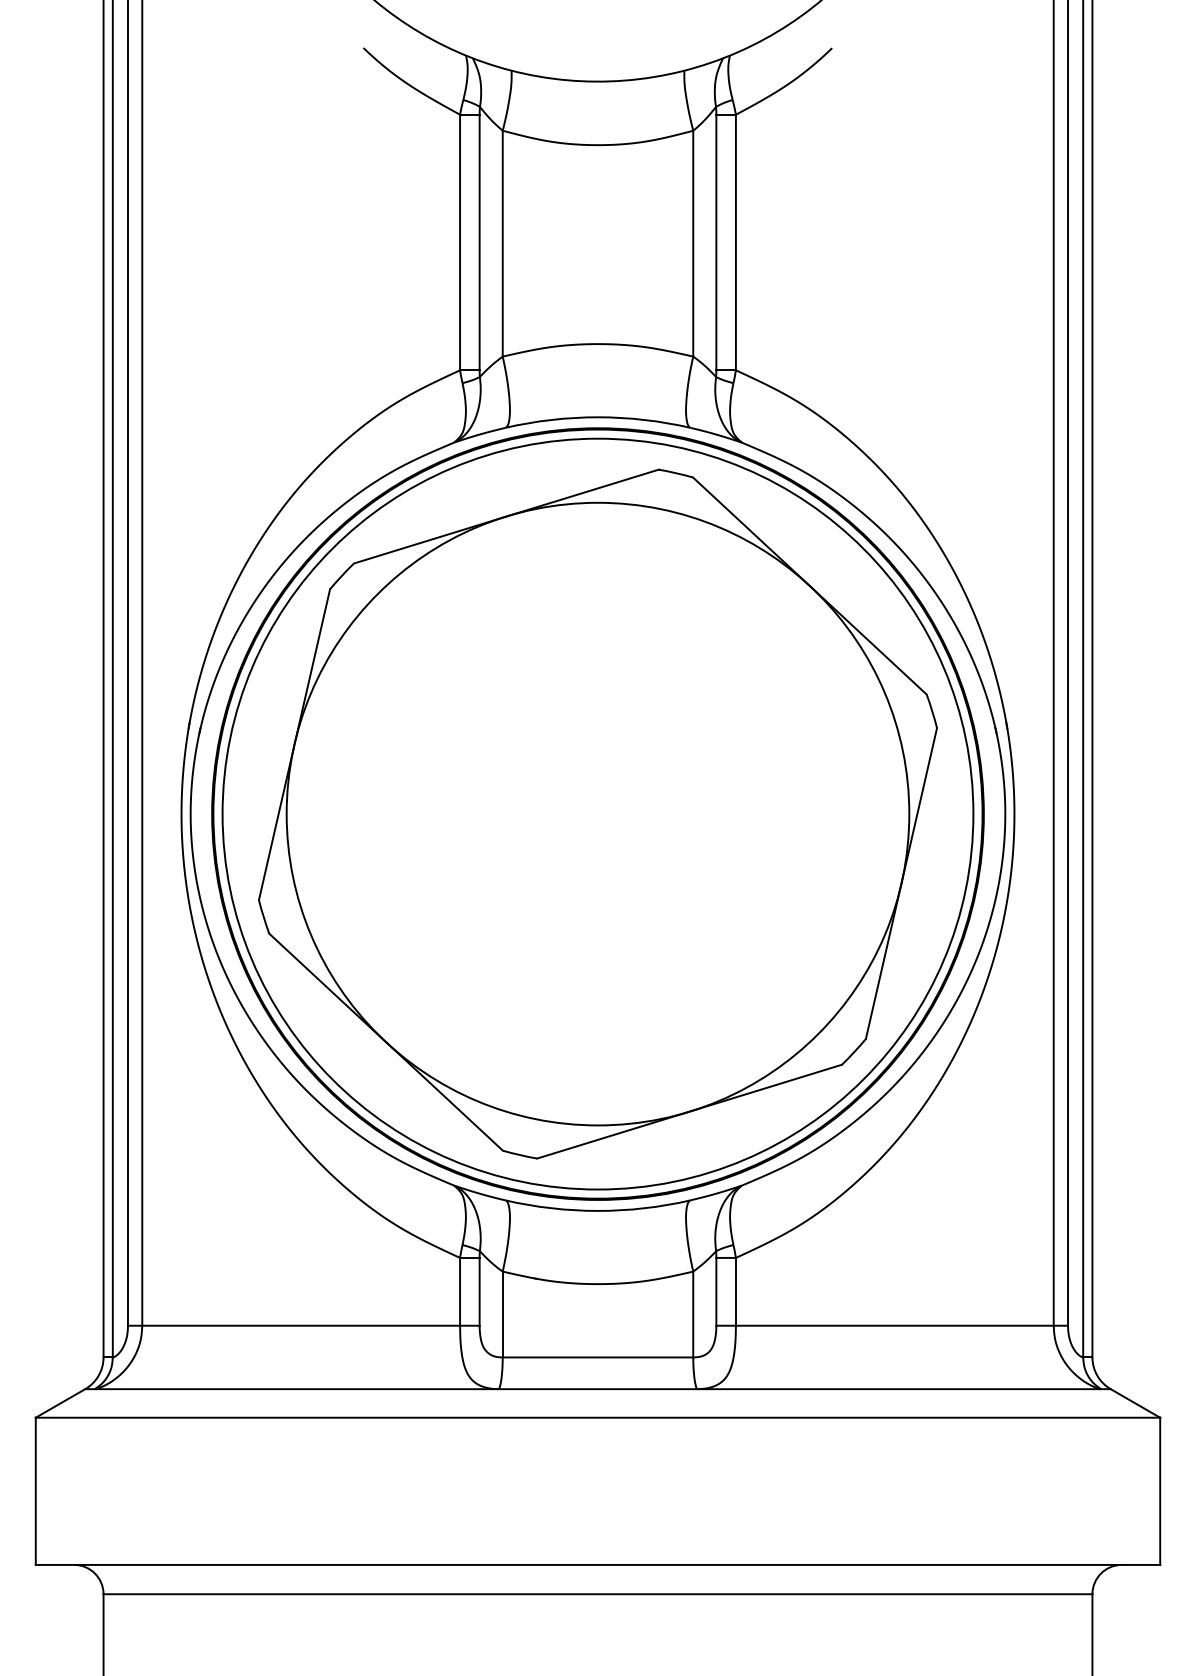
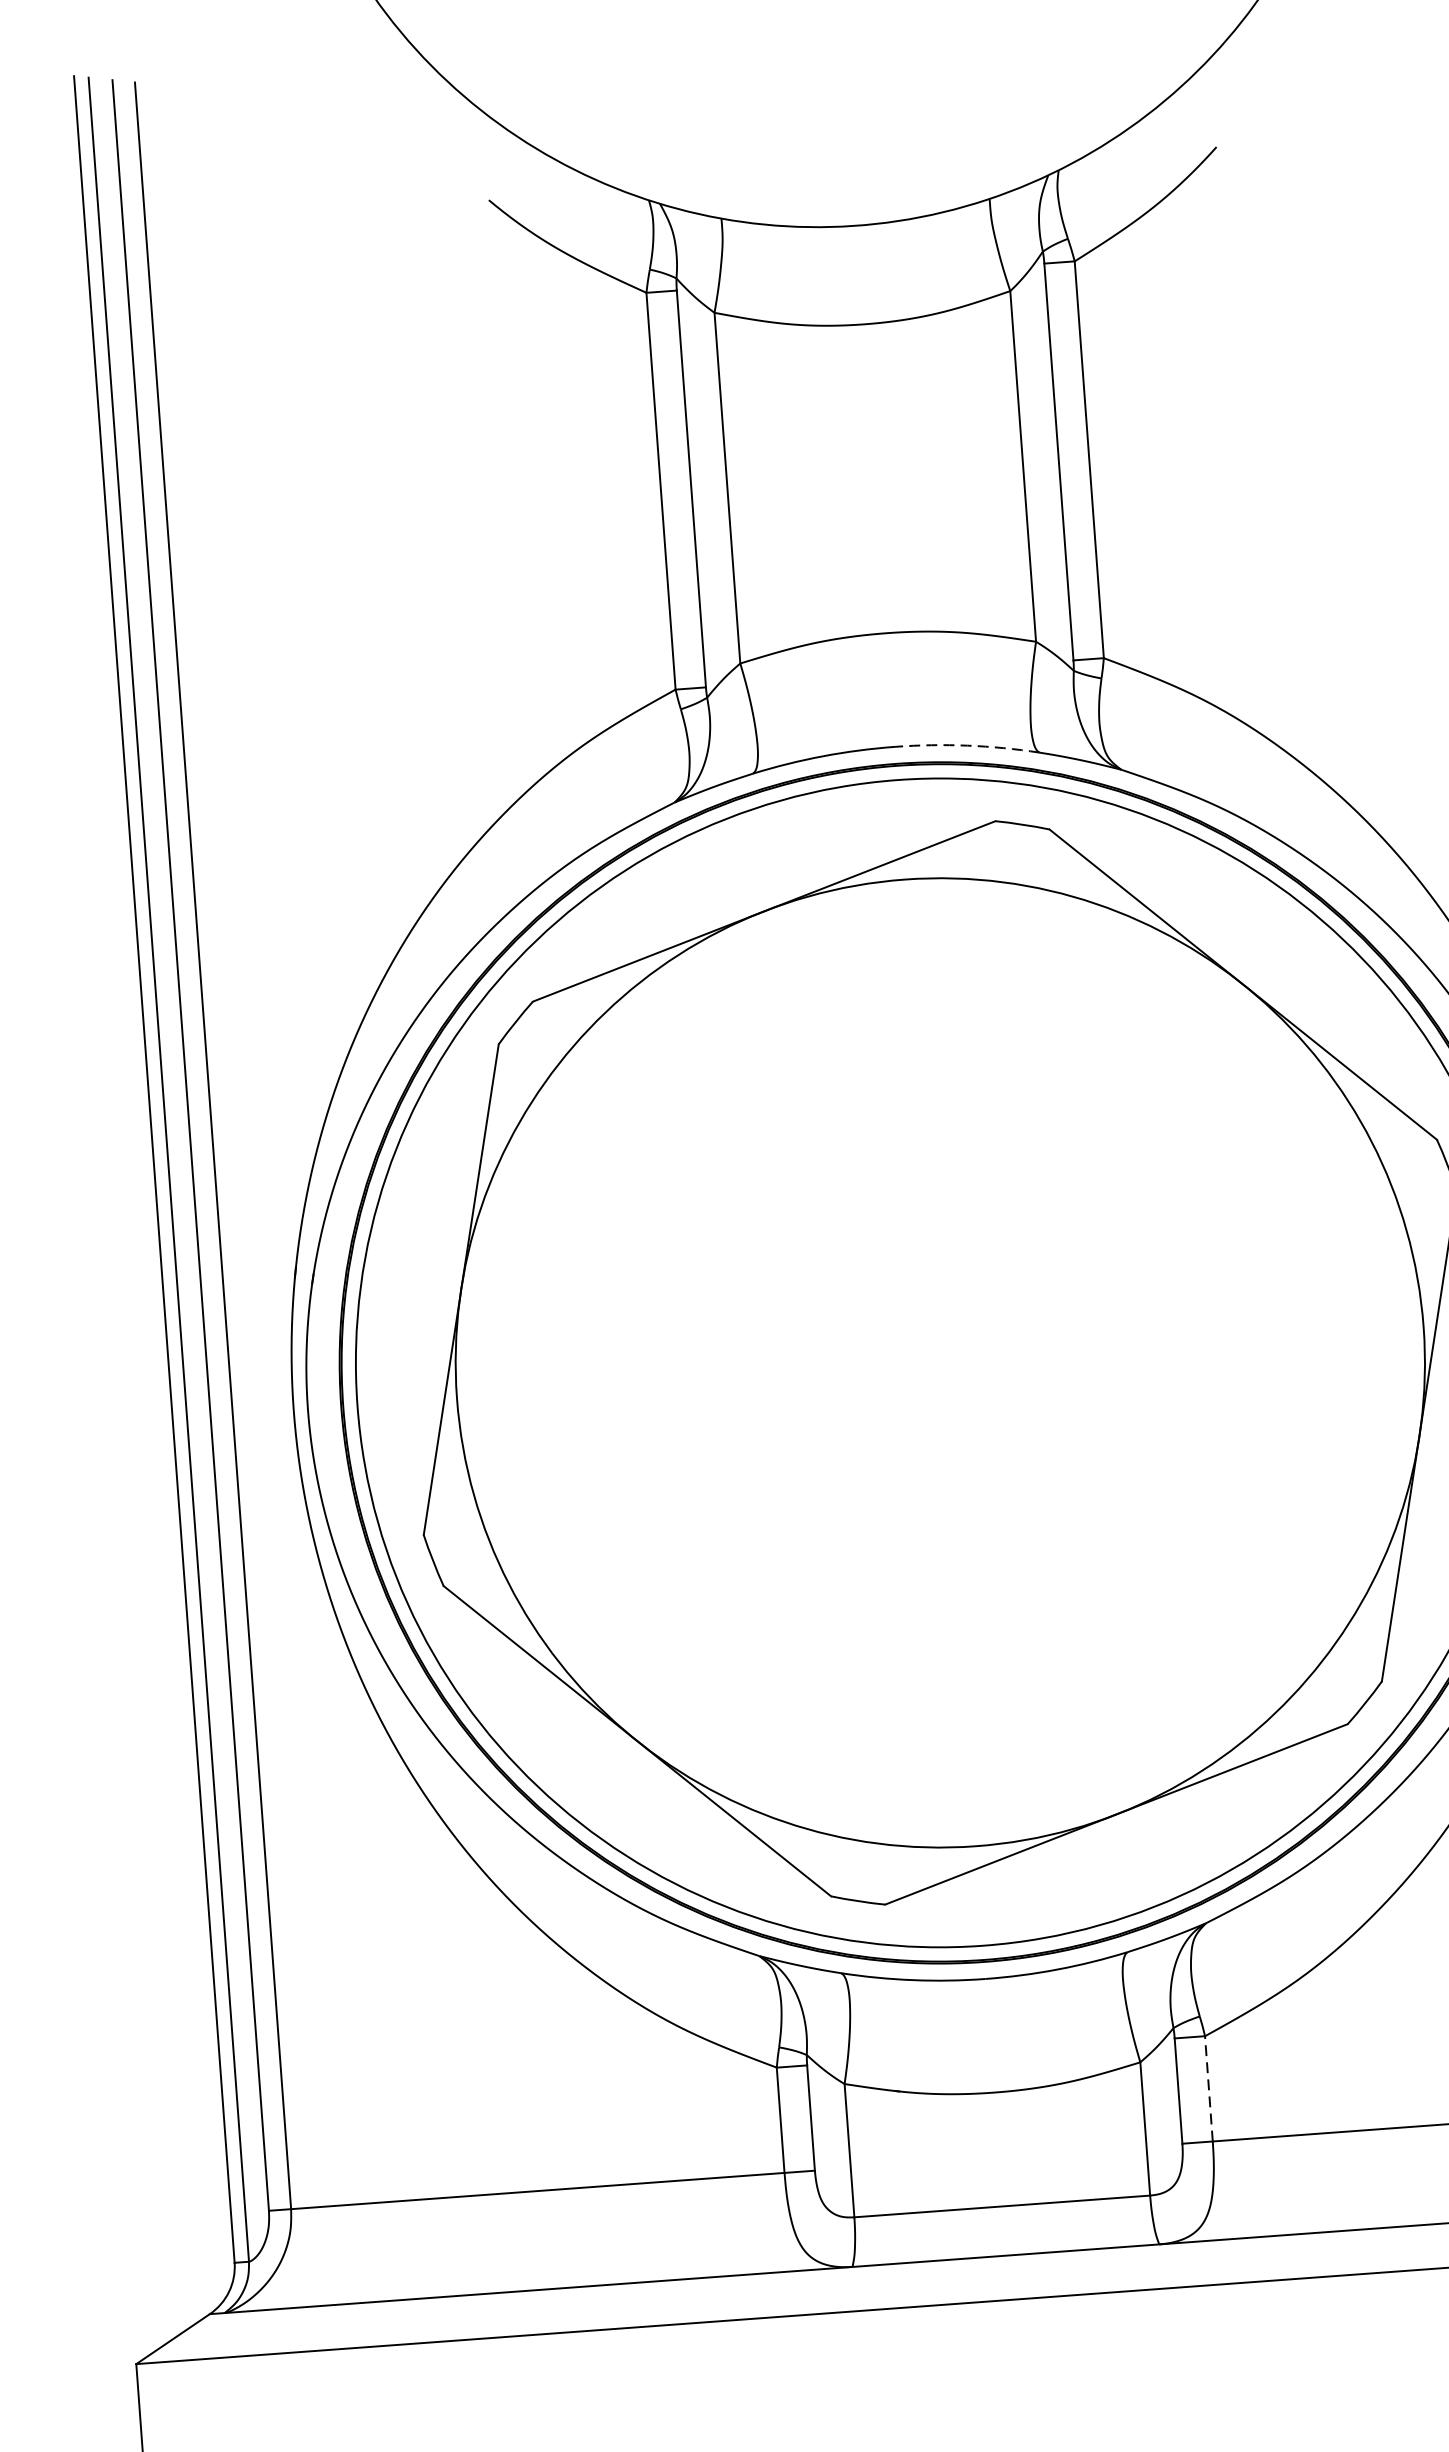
arc: (644, 419) -> (967, 744), solid -> dashed
line: (735, 1291) -> (1208, 2088), solid -> dashed

